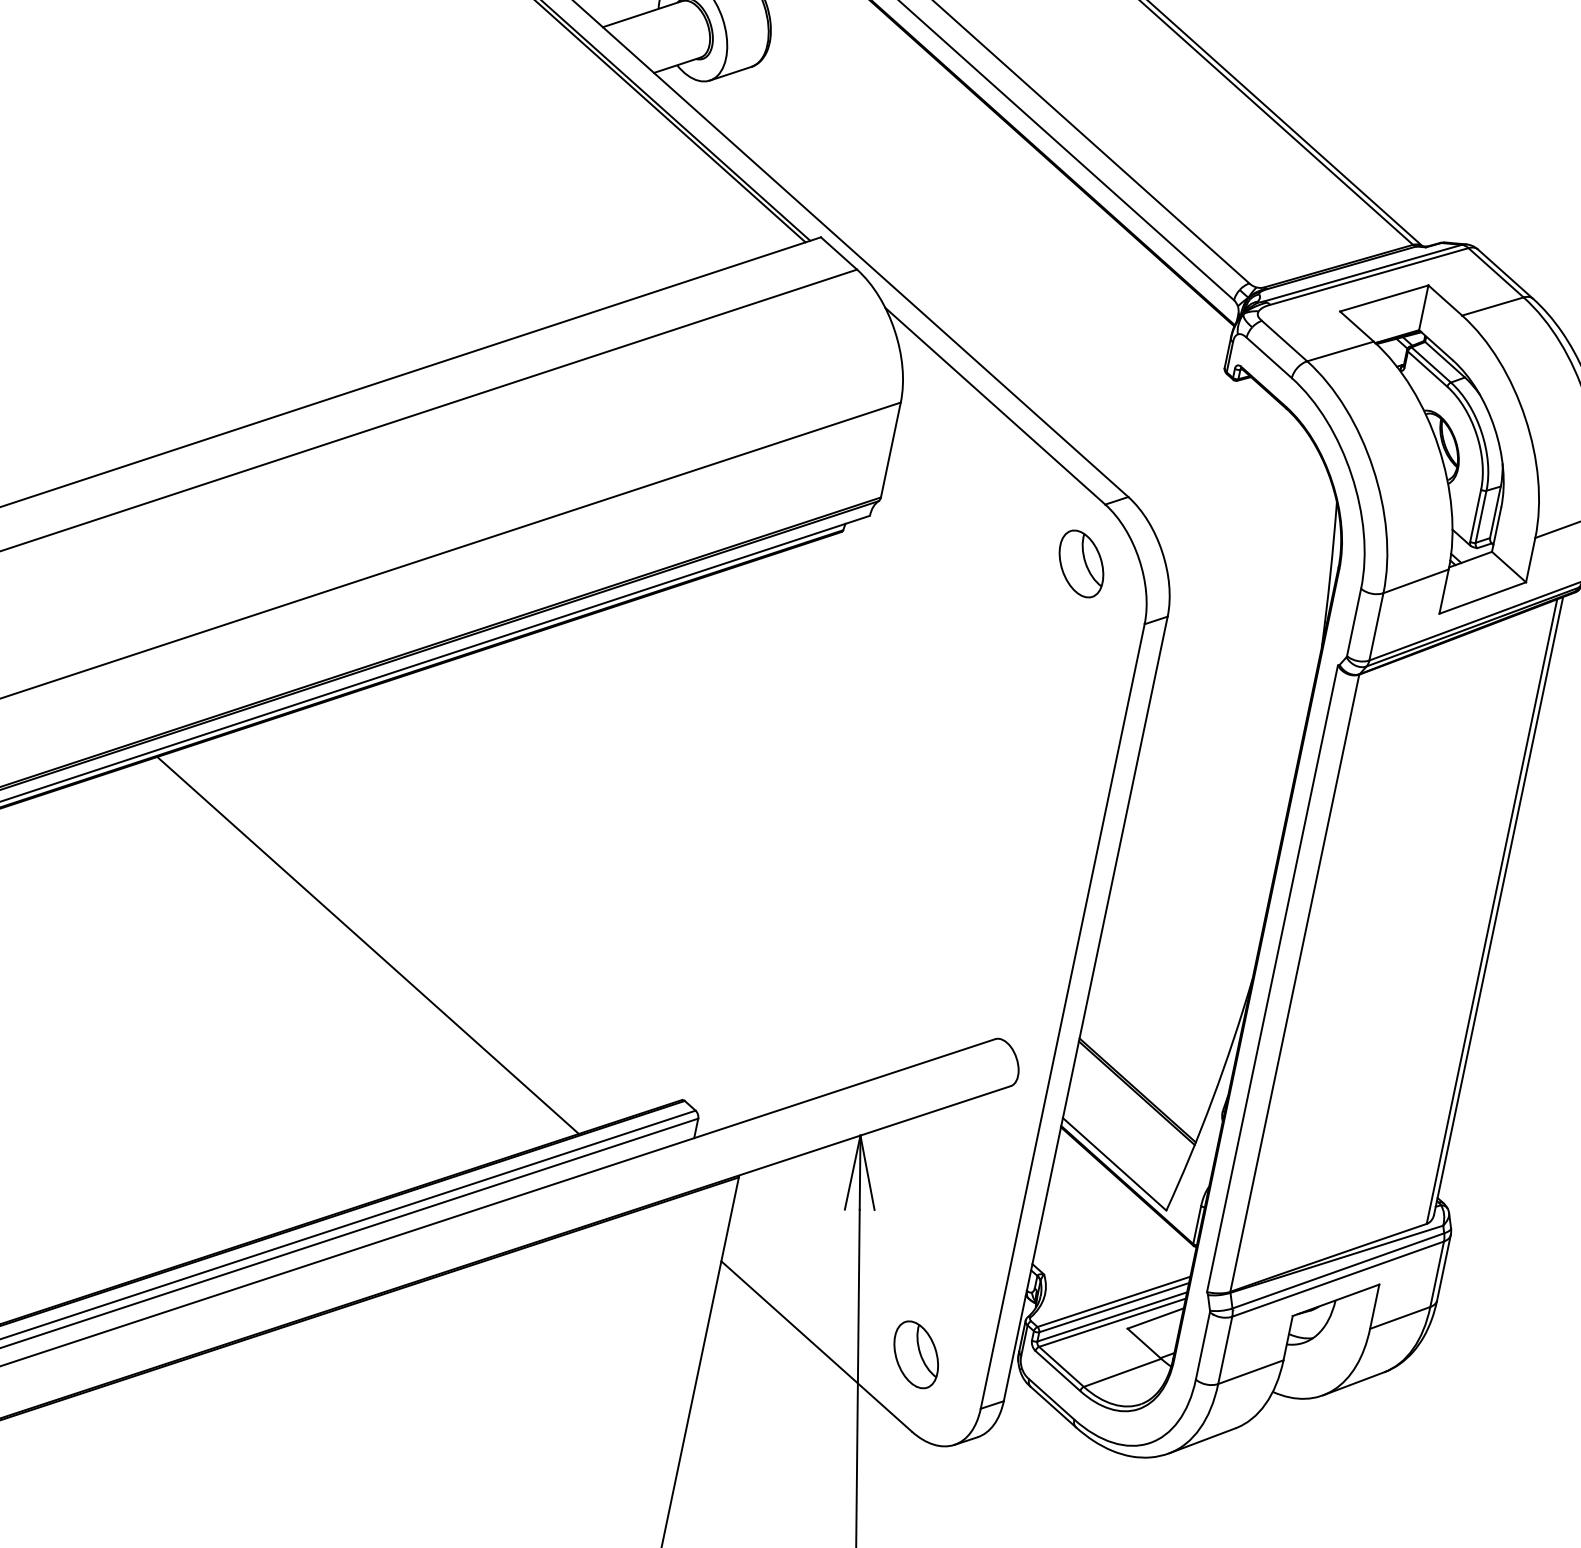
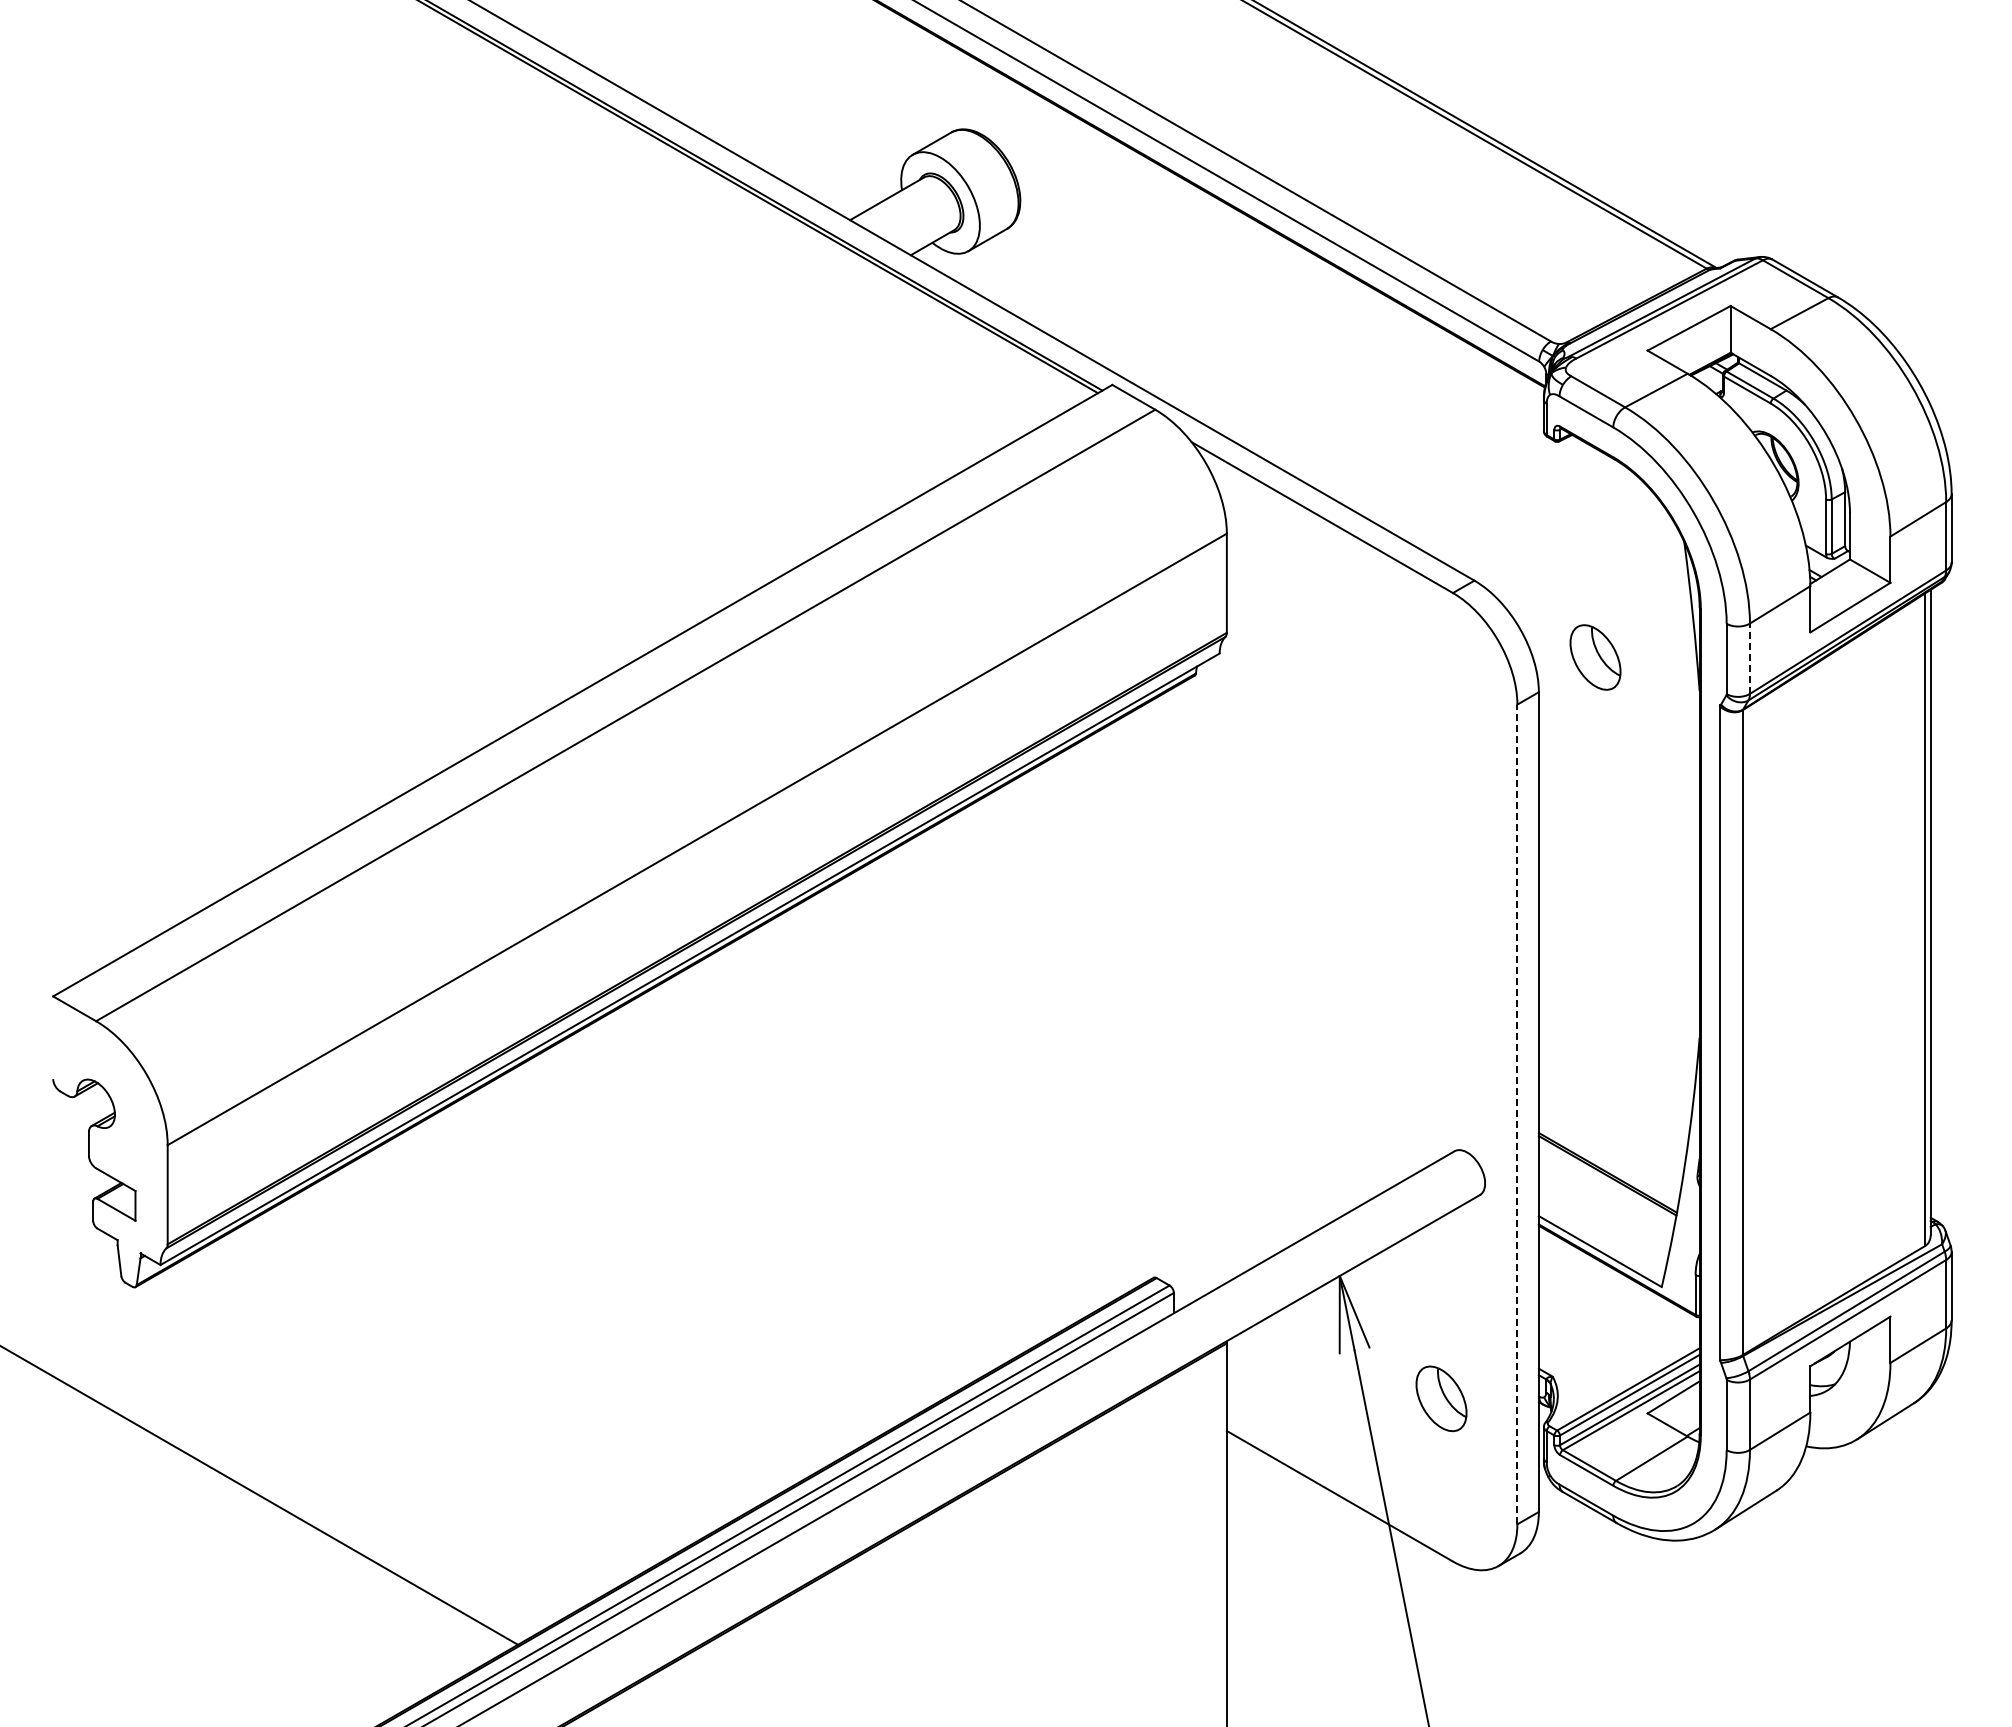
part: (1081, 563) -> (1595, 657), moved
line: (1376, 626) -> (1749, 658), solid -> dashed
line: (367, 945) -> (806, 1188), removed
line: (1062, 1016) -> (1517, 1114), solid -> dashed
part: (916, 1354) -> (1441, 1398), moved

